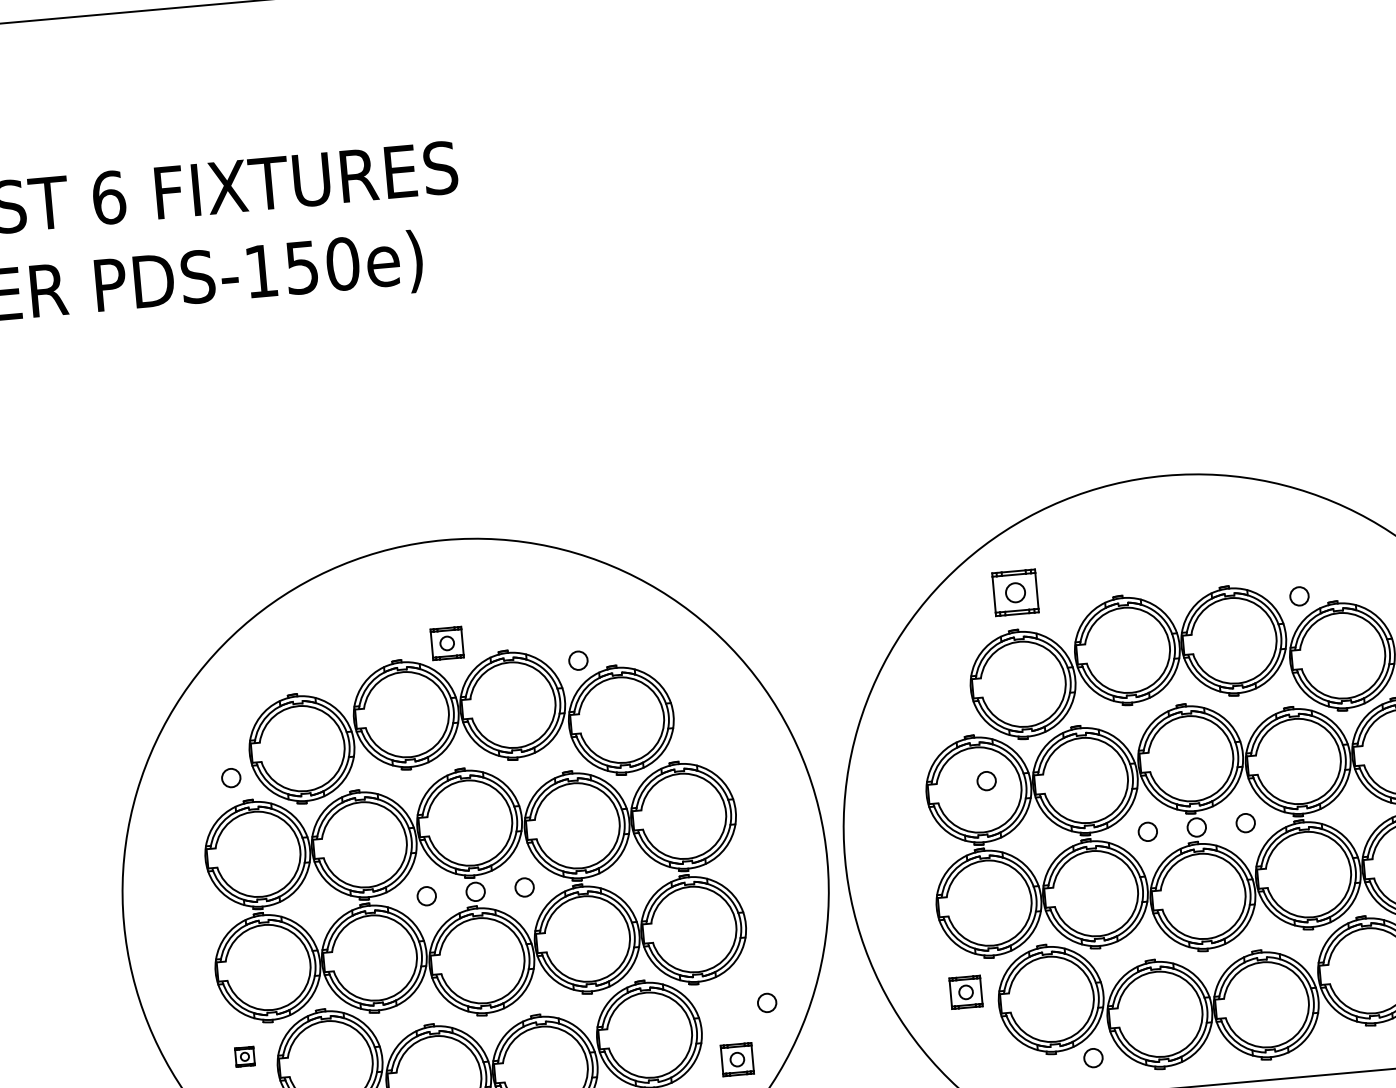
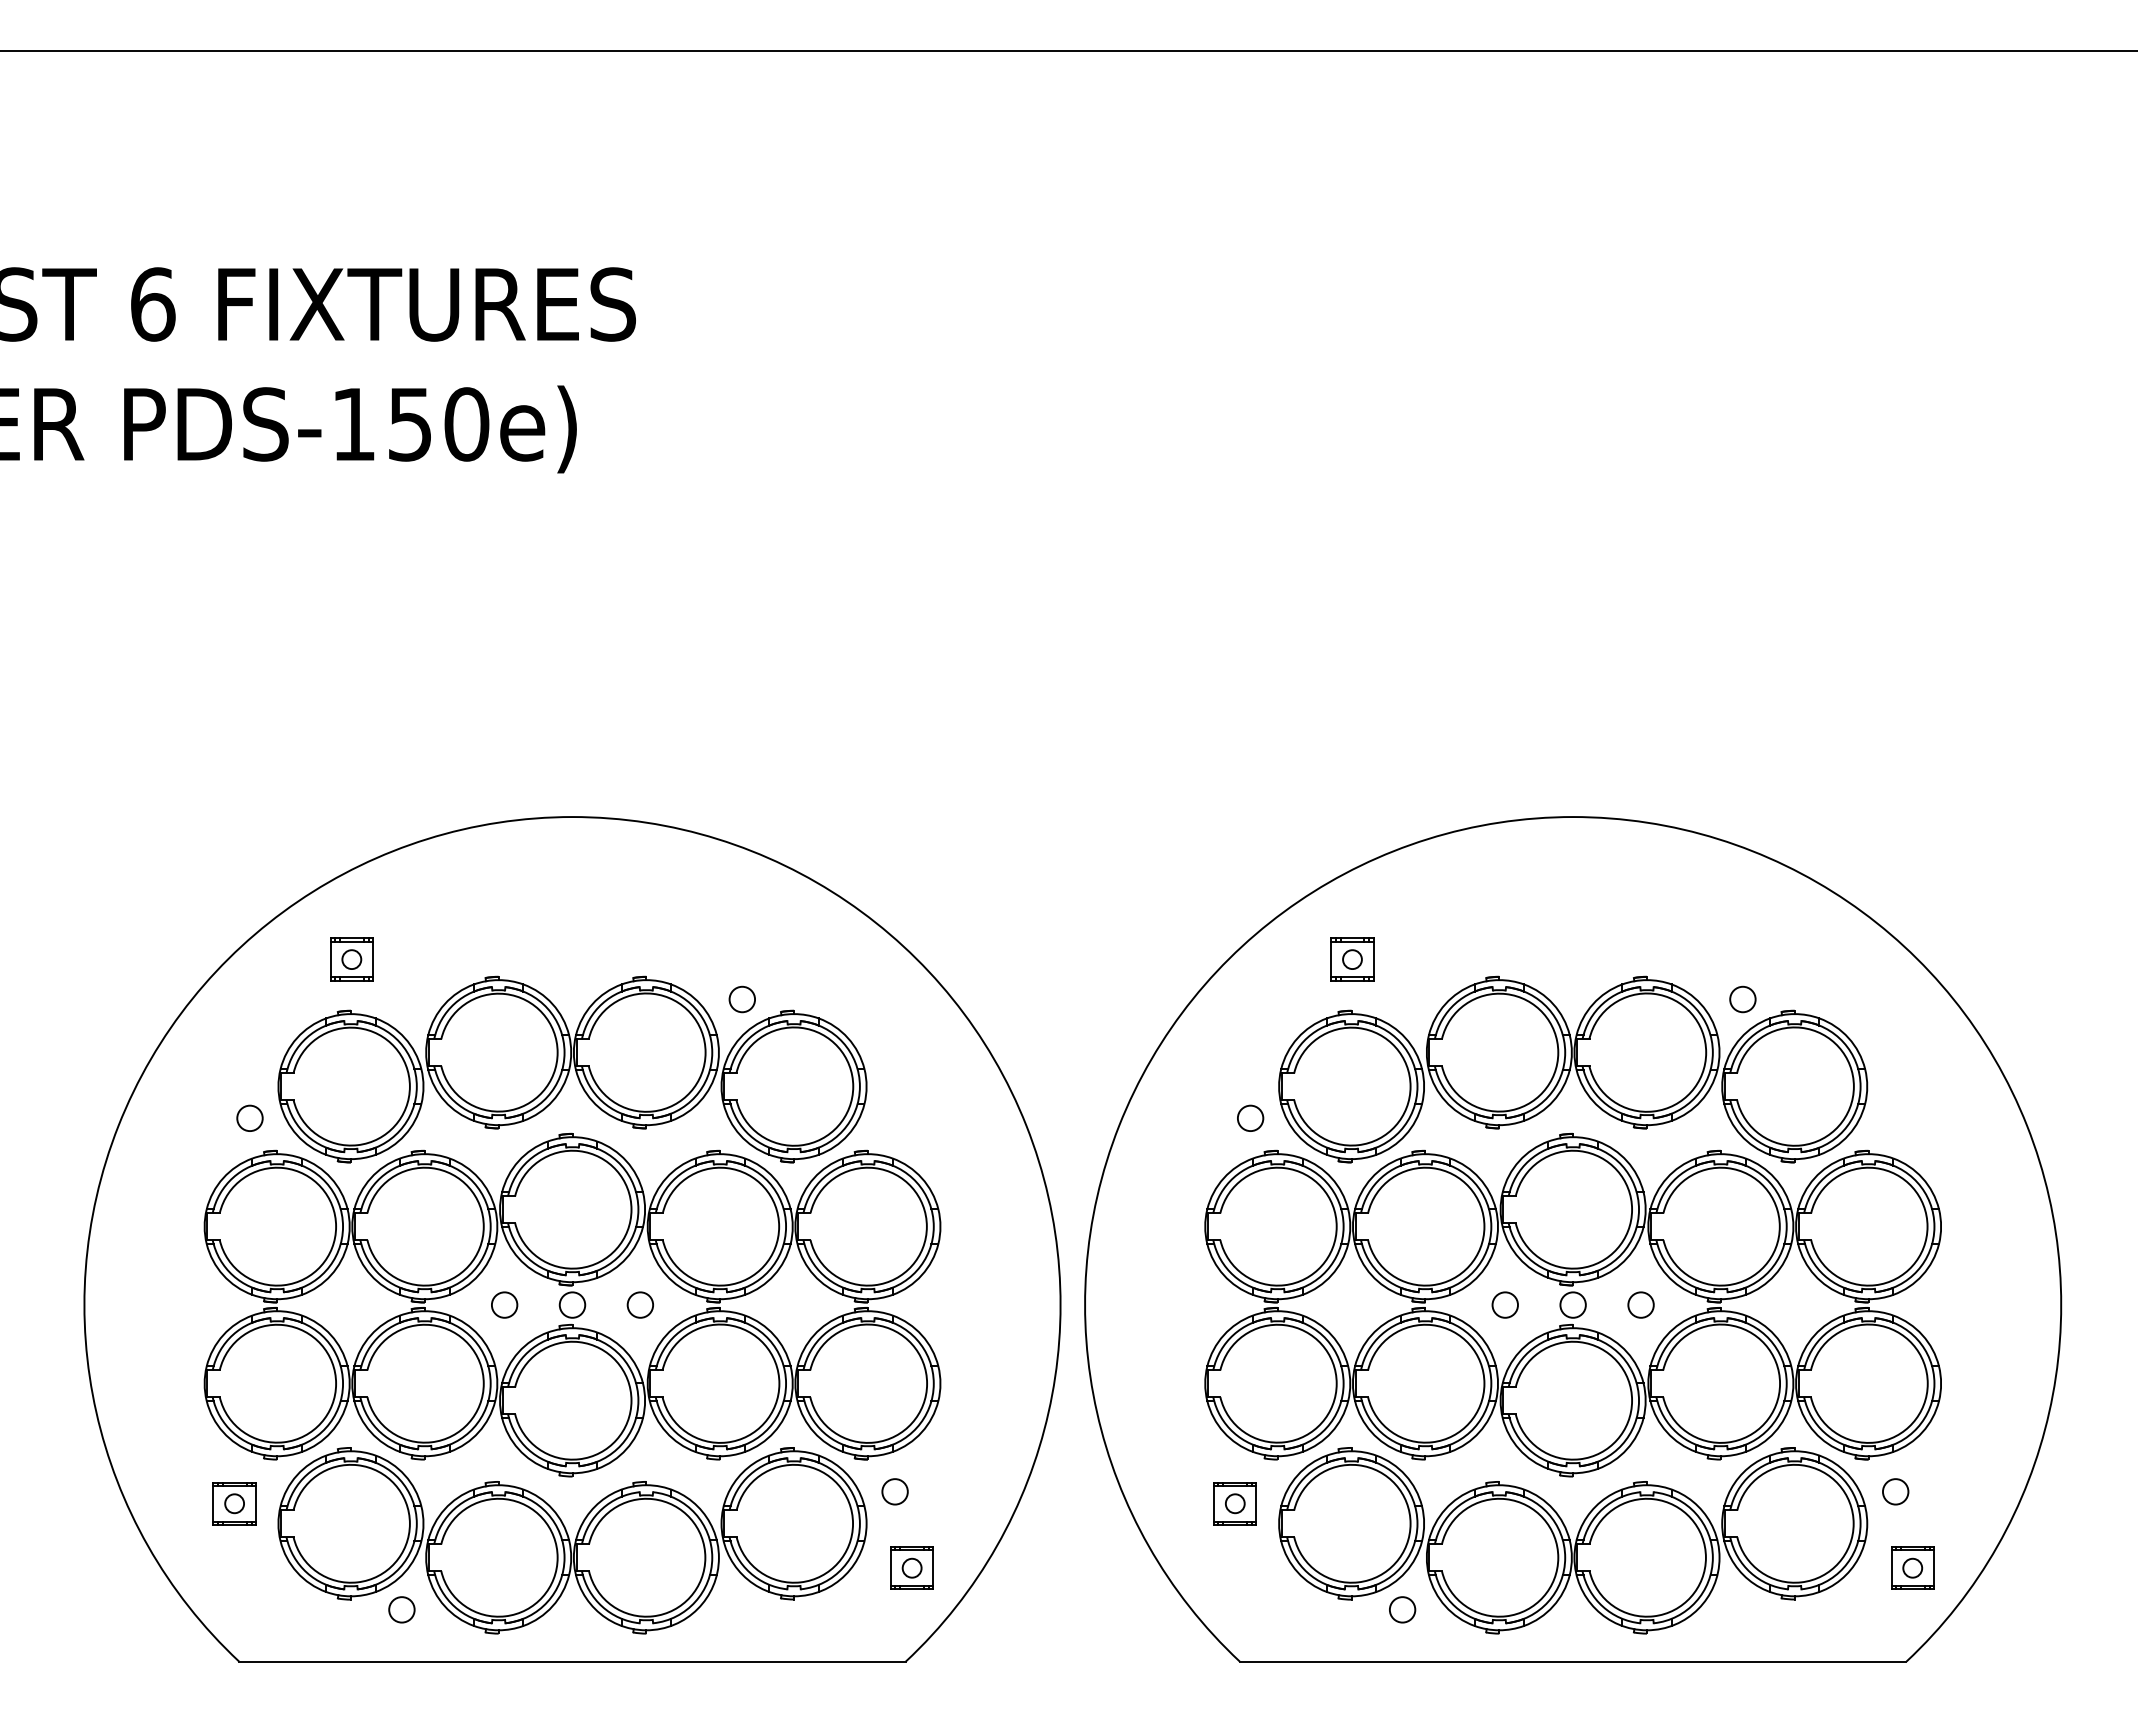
part: (1015, 592) -> (1352, 959), size x0.71
part: (446, 643) -> (351, 959), moved
circle: (986, 780) -> (1250, 1117), moved
circle: (766, 1002) -> (894, 1491), moved
part: (244, 1056) -> (234, 1503), size x1.67

